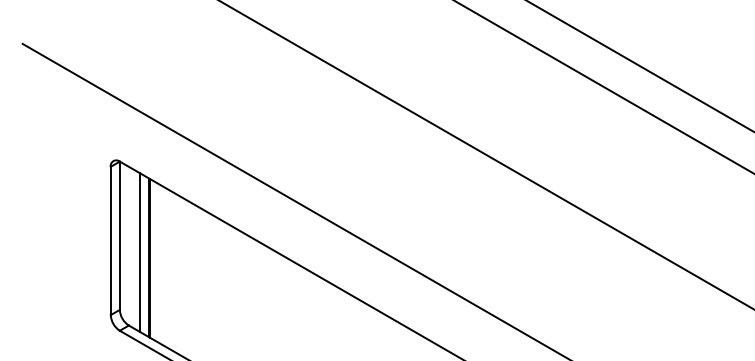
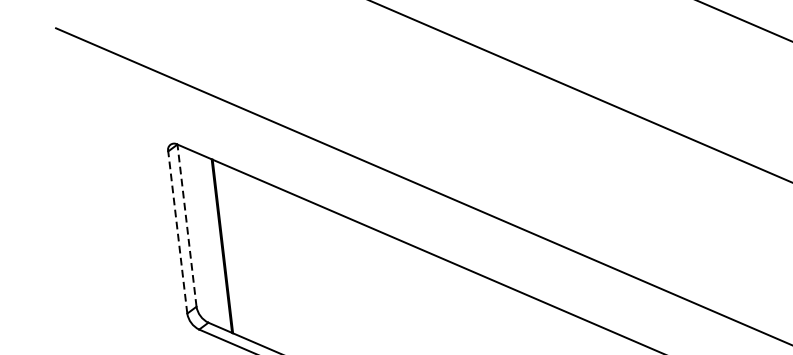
line: (119, 235) -> (186, 225), solid -> dashed
line: (110, 240) -> (177, 232), solid -> dashed
line: (140, 252) -> (211, 241), removed

